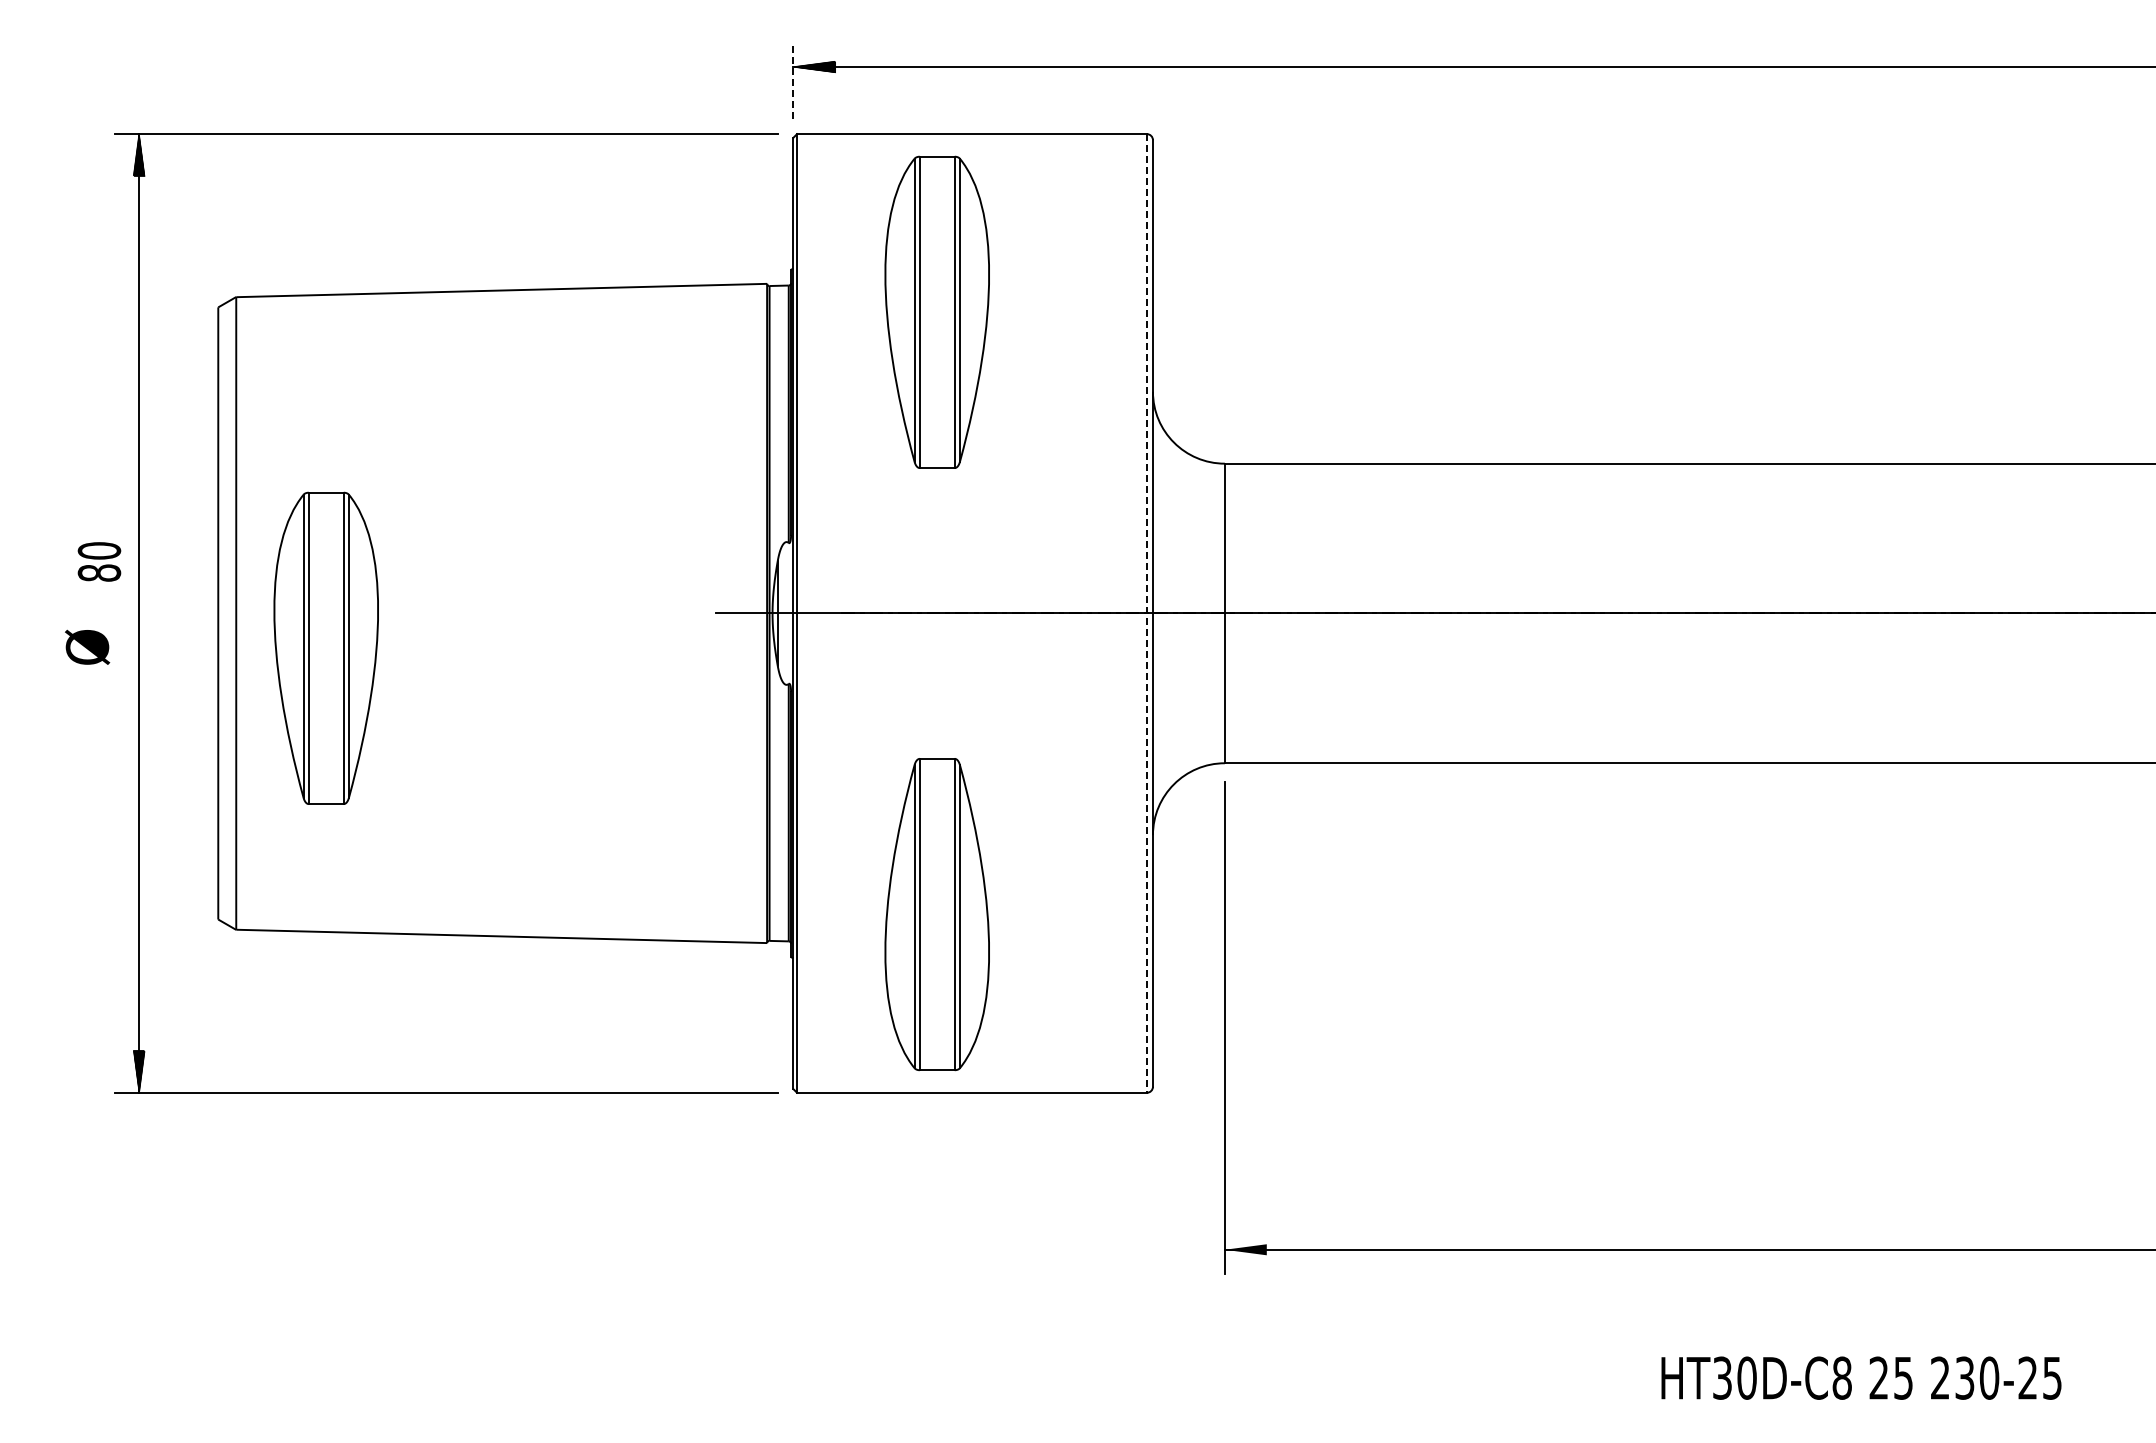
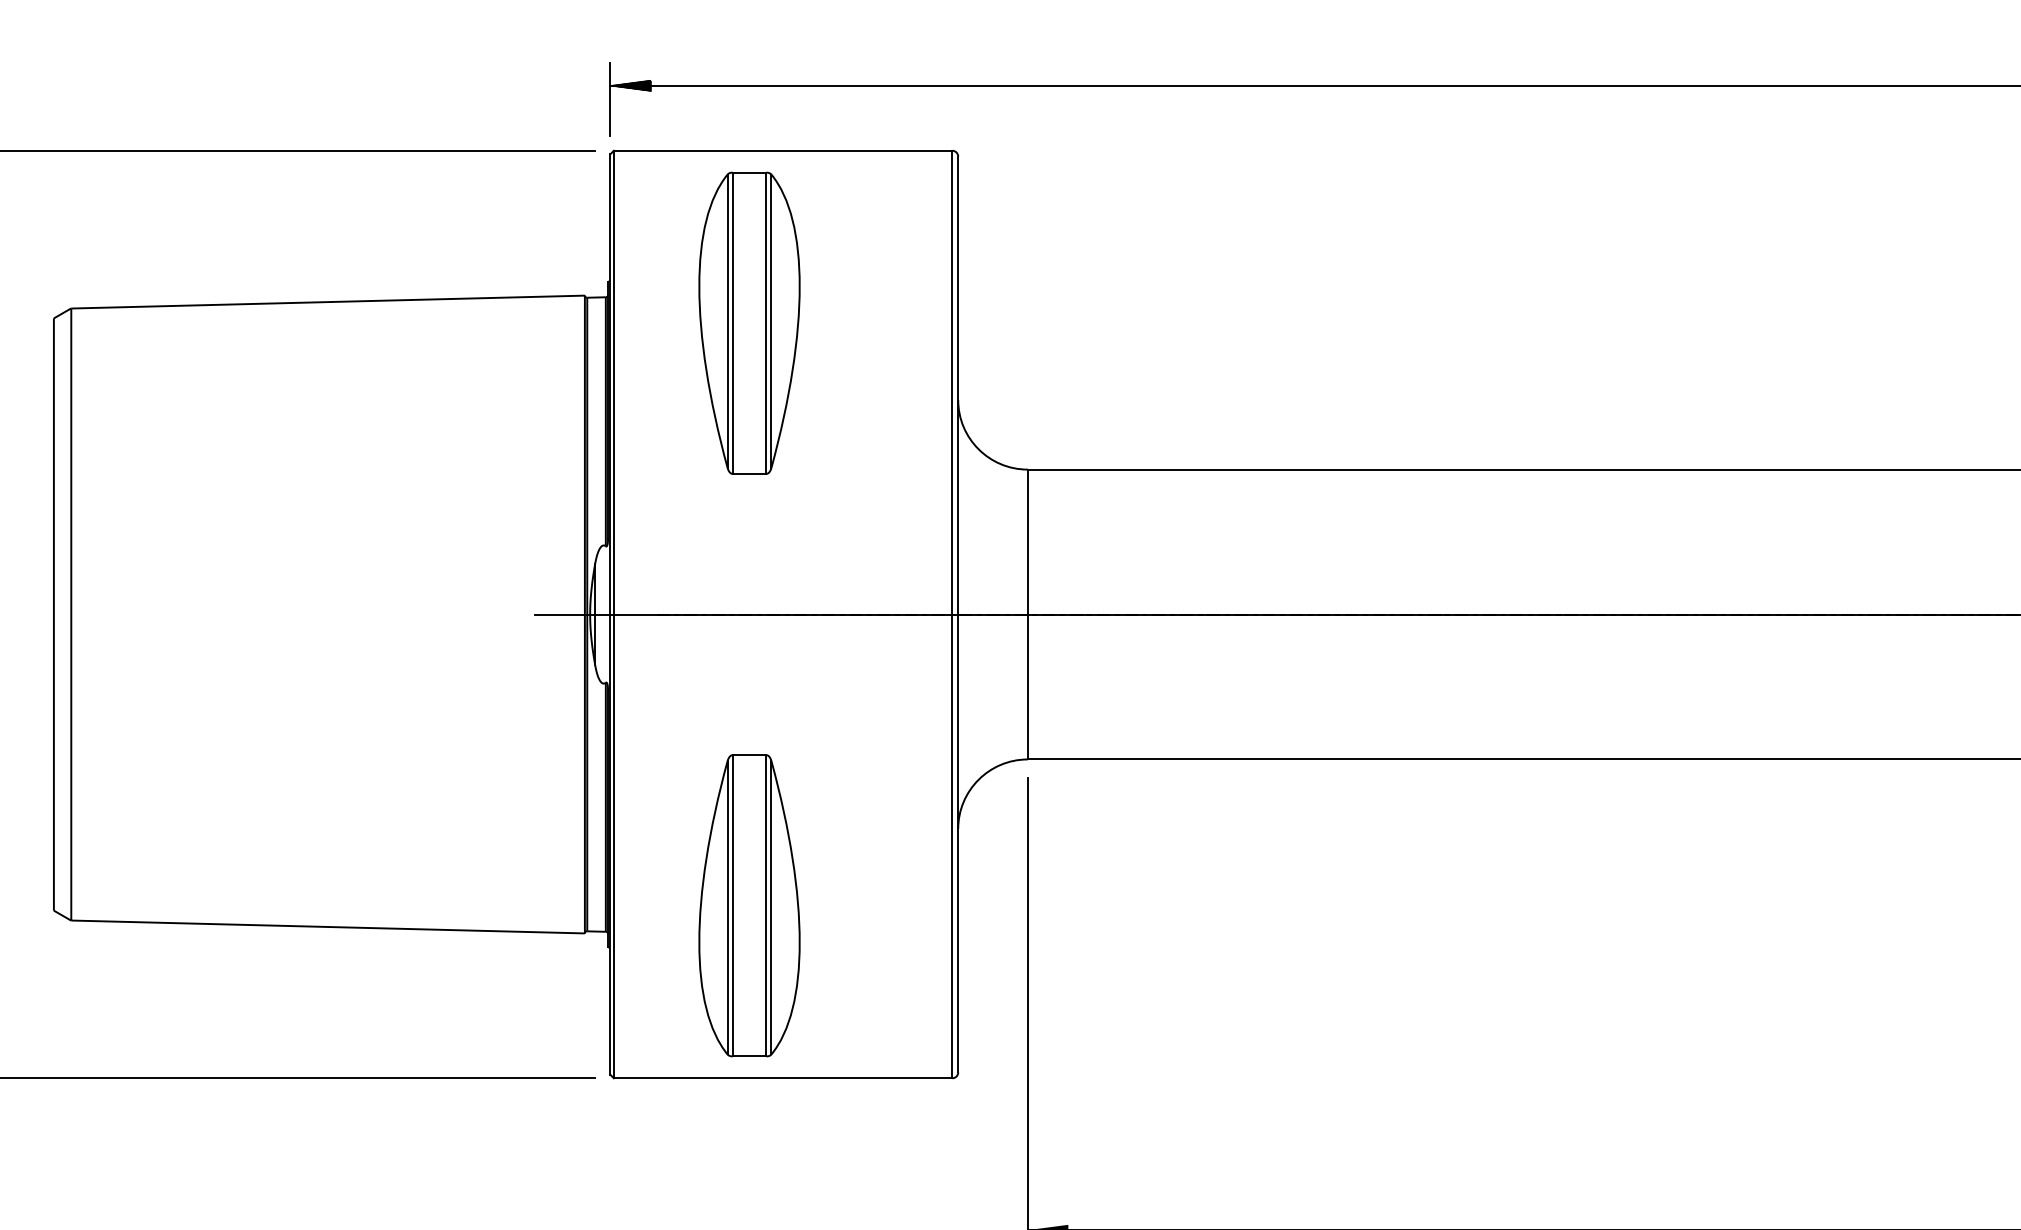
line: (793, 80) -> (610, 98), dashed -> solid
line: (1146, 613) -> (951, 614), dashed -> solid
part: (325, 647) -> (157, 647), removed

